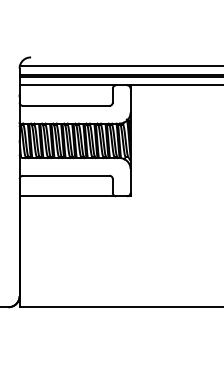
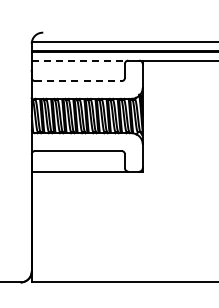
line: (68, 85) -> (80, 60), solid -> dashed
line: (66, 105) -> (78, 80), solid -> dashed

